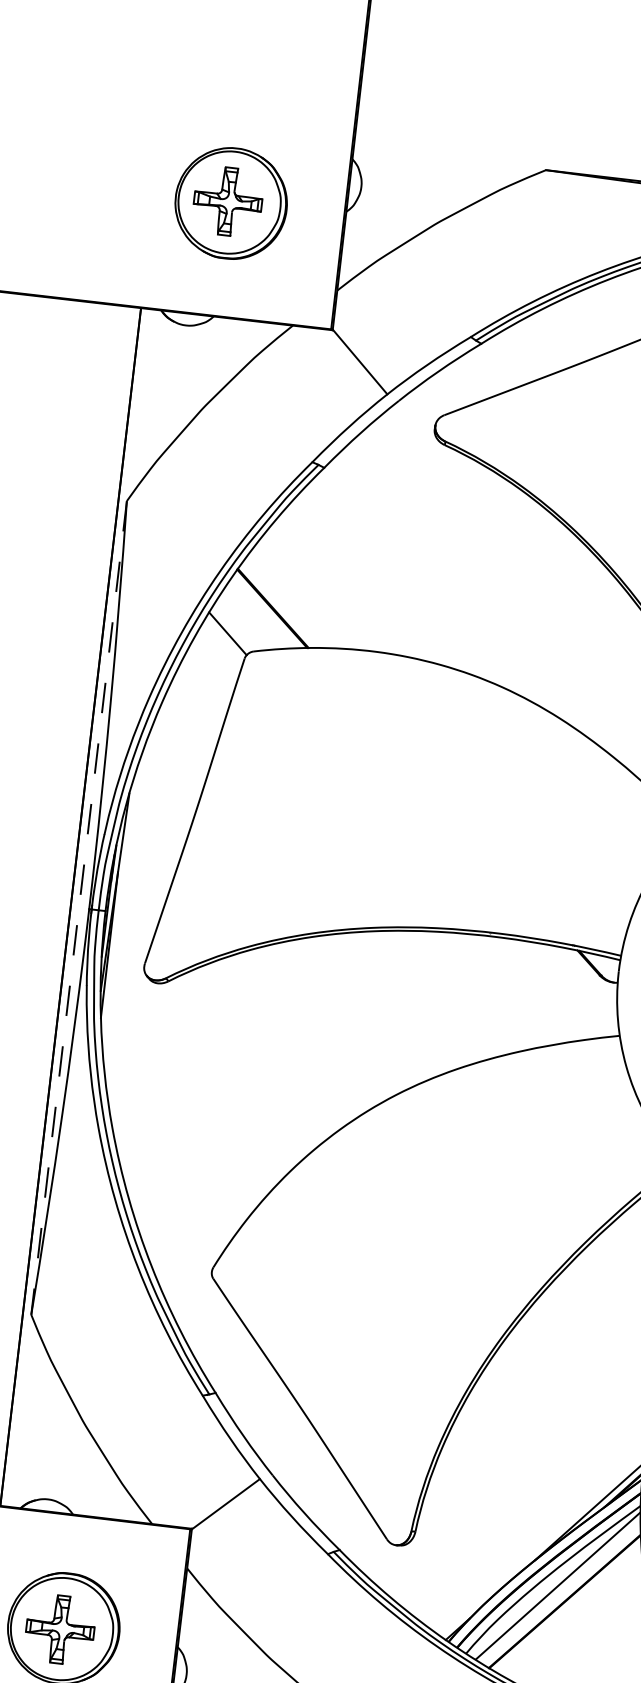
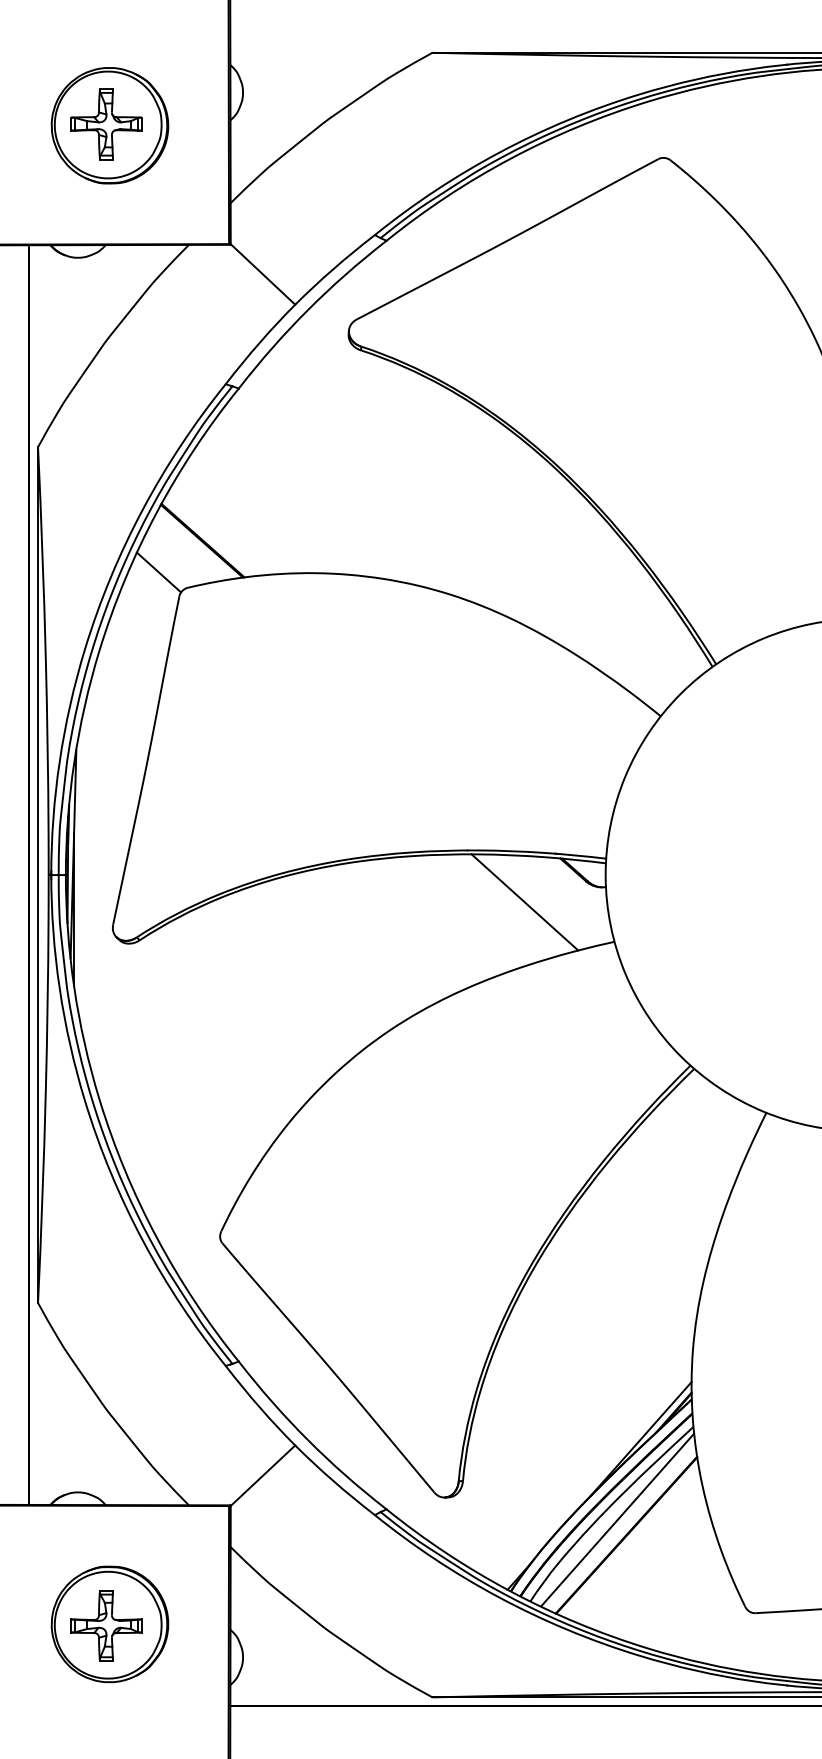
line: (79, 908) -> (38, 875), dashed -> solid
line: (538, 988) -> (524, 902), added

